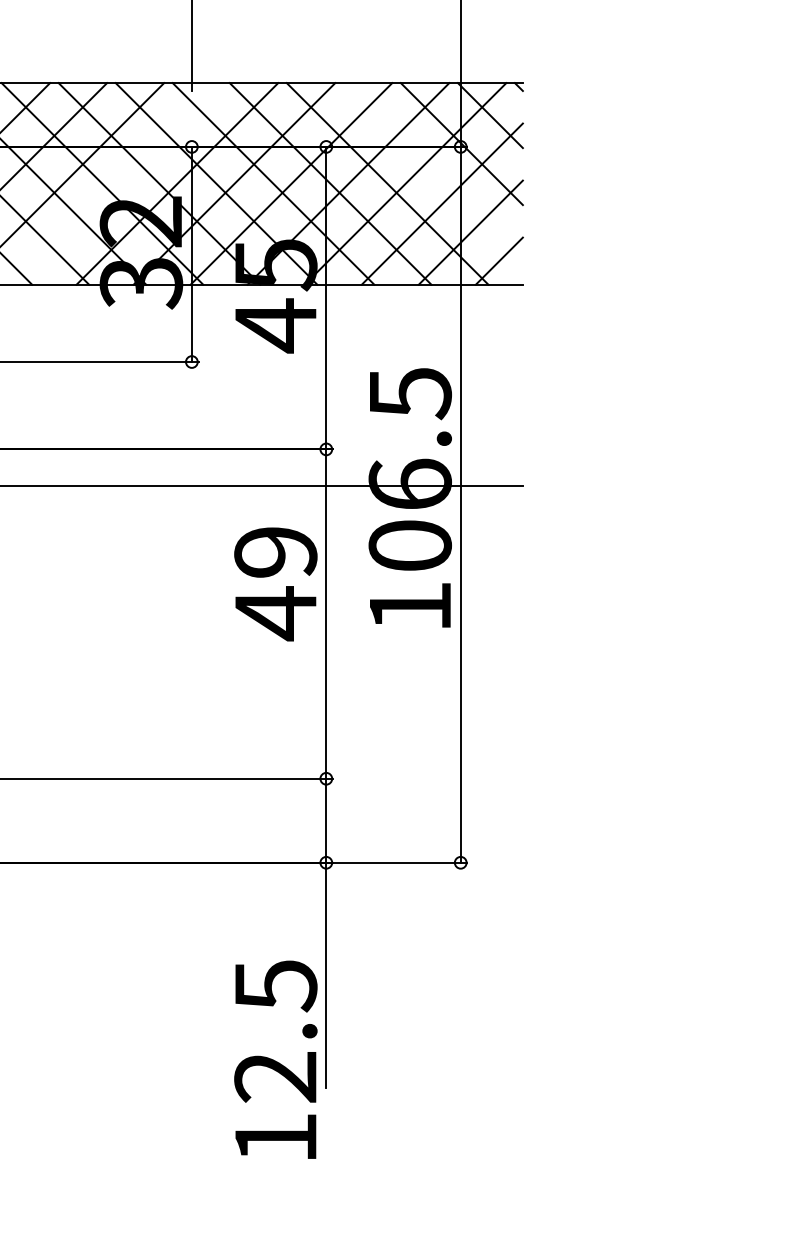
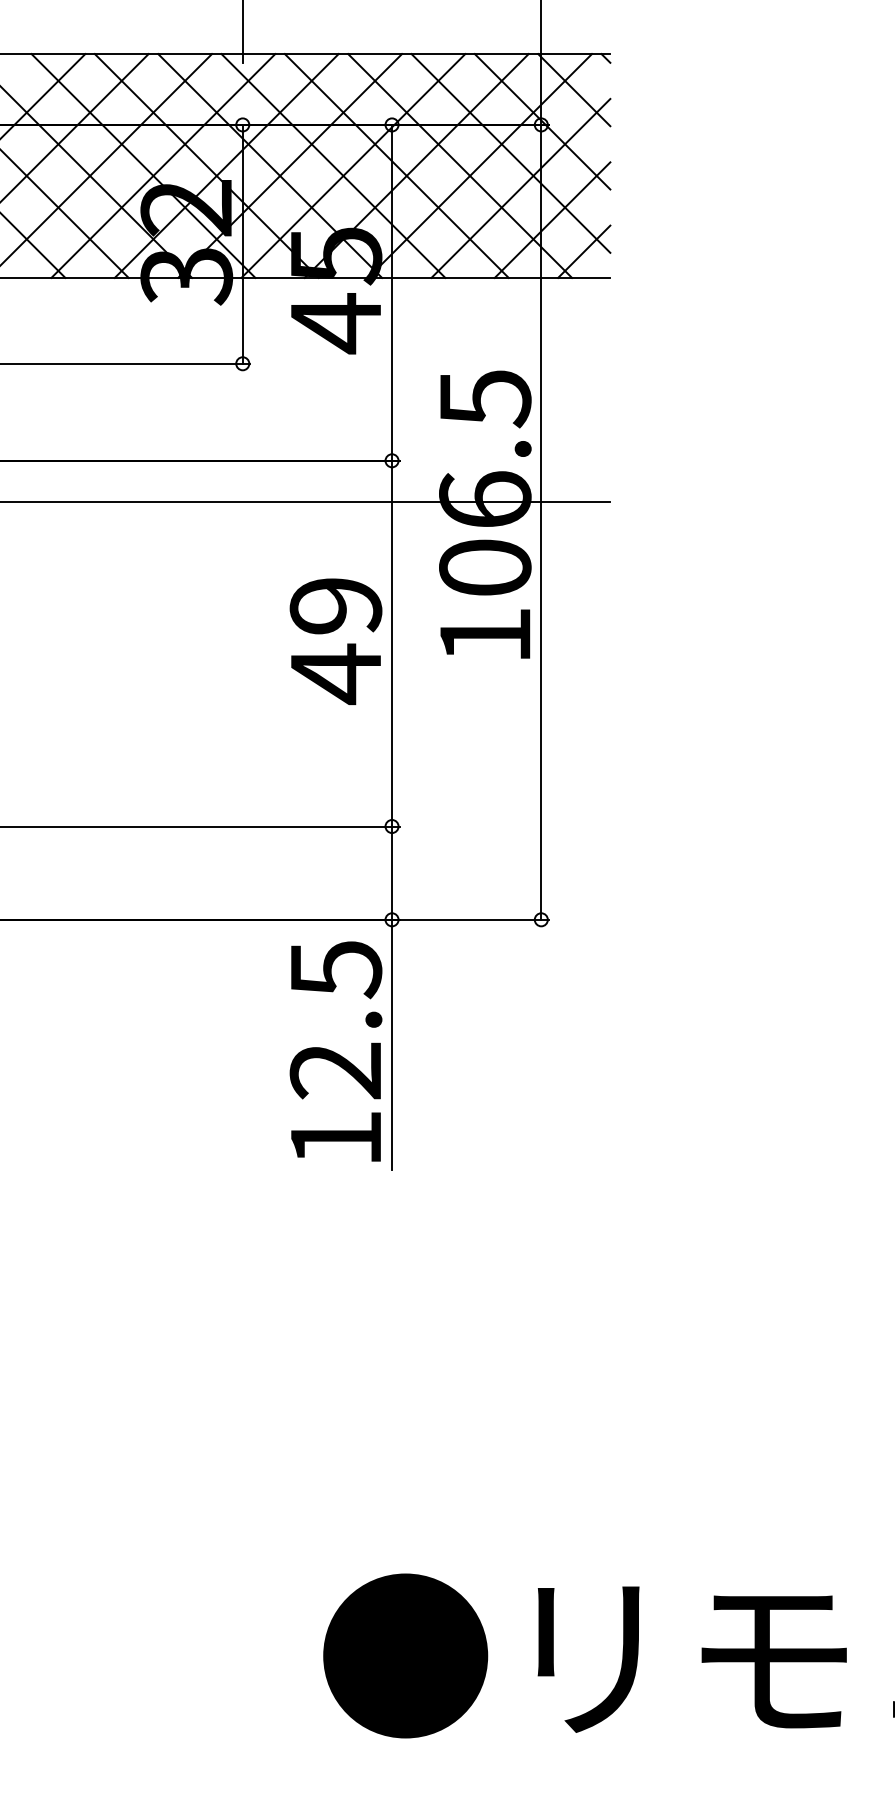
line: (432, 172) -> (510, 153), added
line: (120, 183) -> (163, 165), added
text: (275, 584) -> (335, 641), moved
text: (275, 1059) -> (335, 1051), moved

